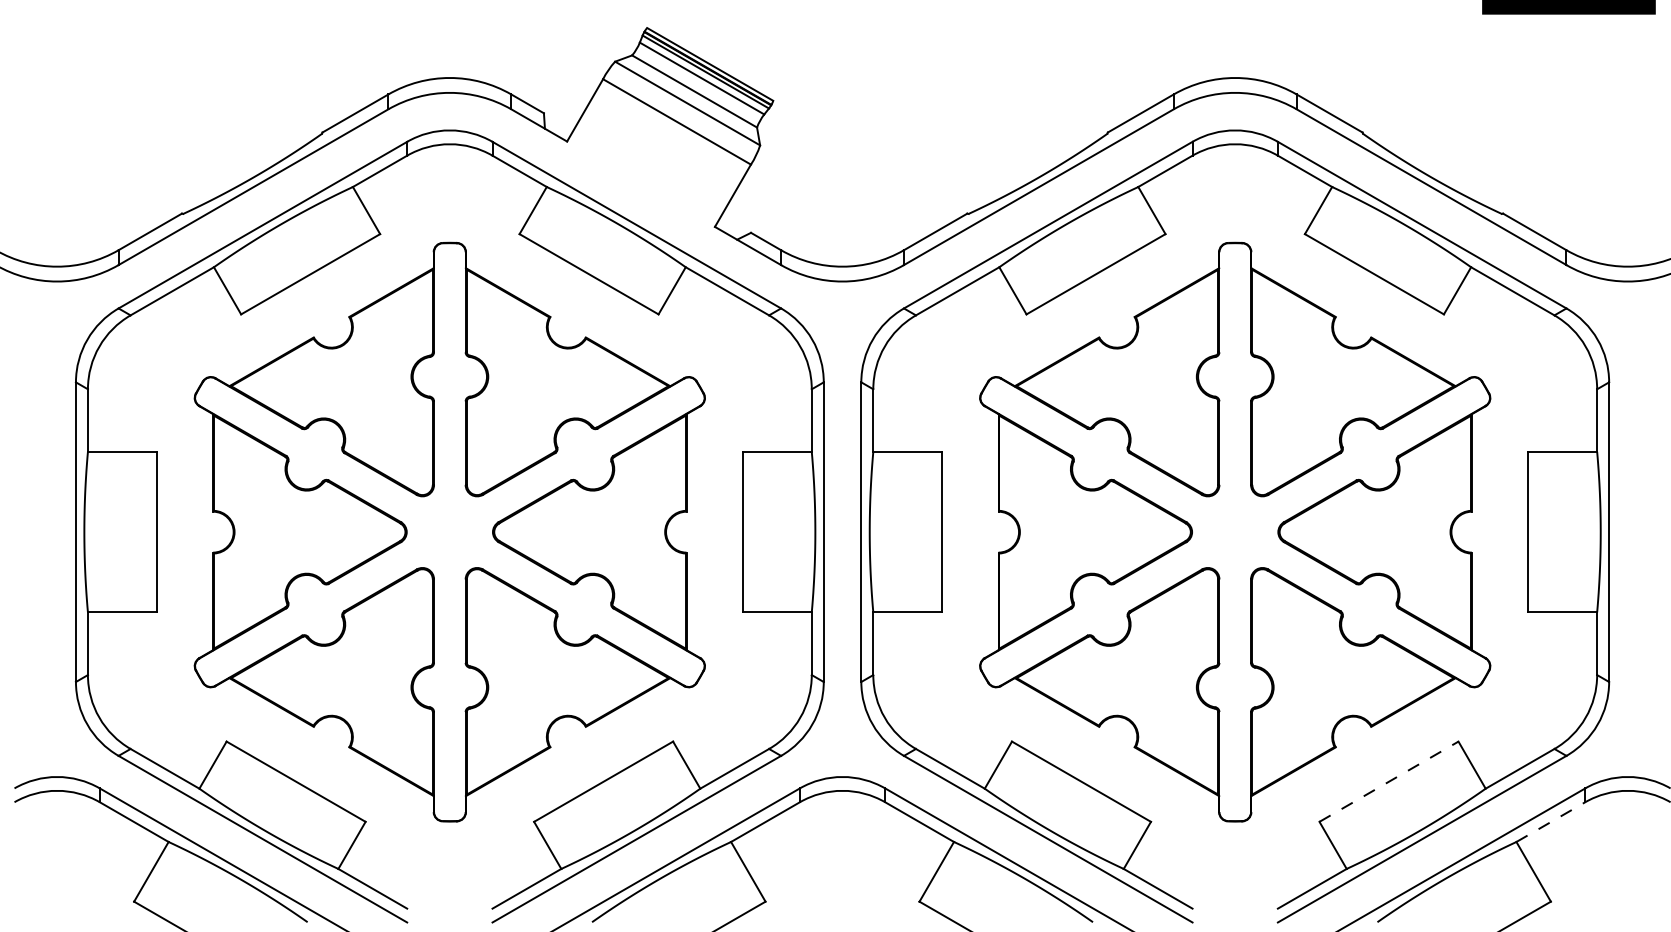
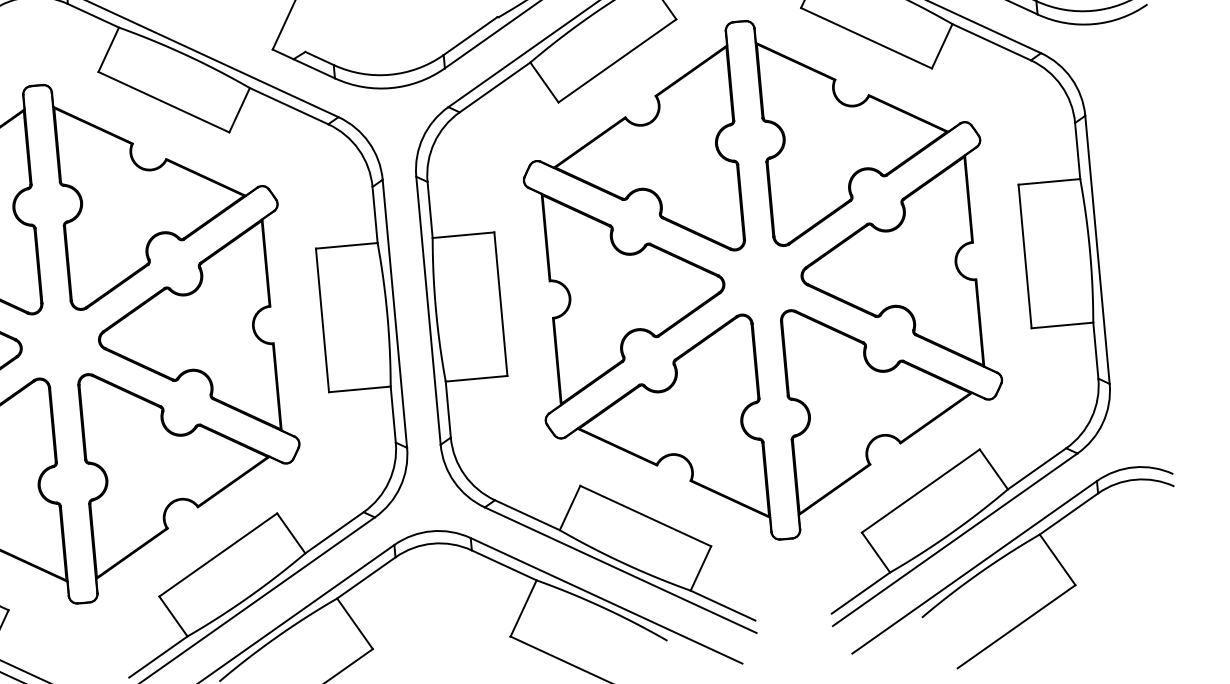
line: (1389, 781) -> (921, 490), dashed -> solid
line: (1550, 822) -> (1068, 514), dashed -> solid

